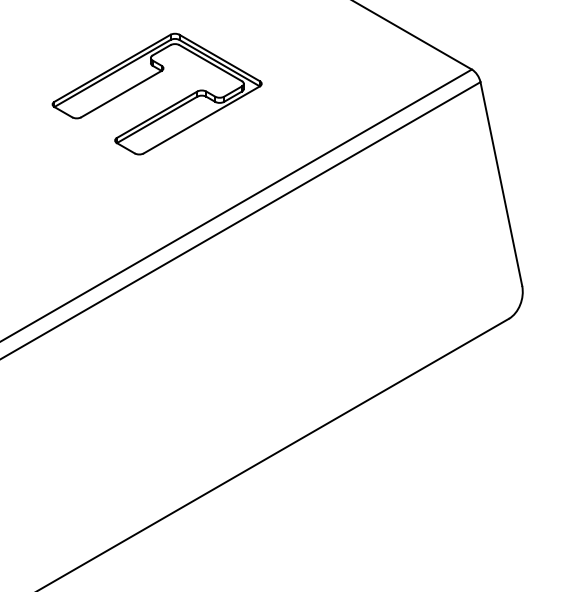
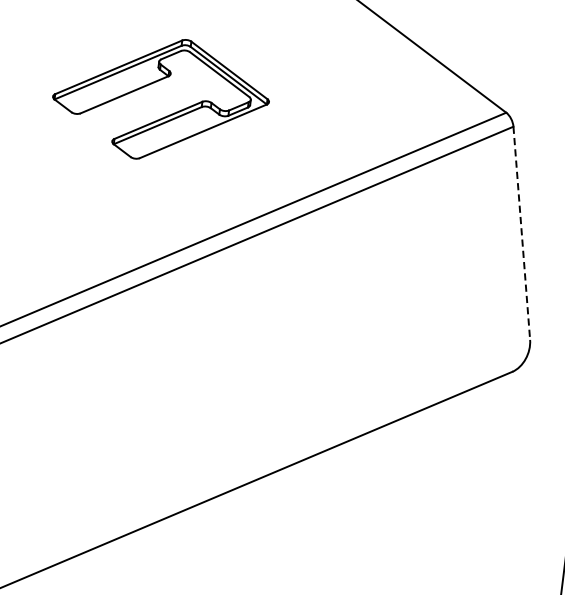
part: (147, 80) -> (152, 84), moved
line: (501, 184) -> (521, 233), solid -> dashed

